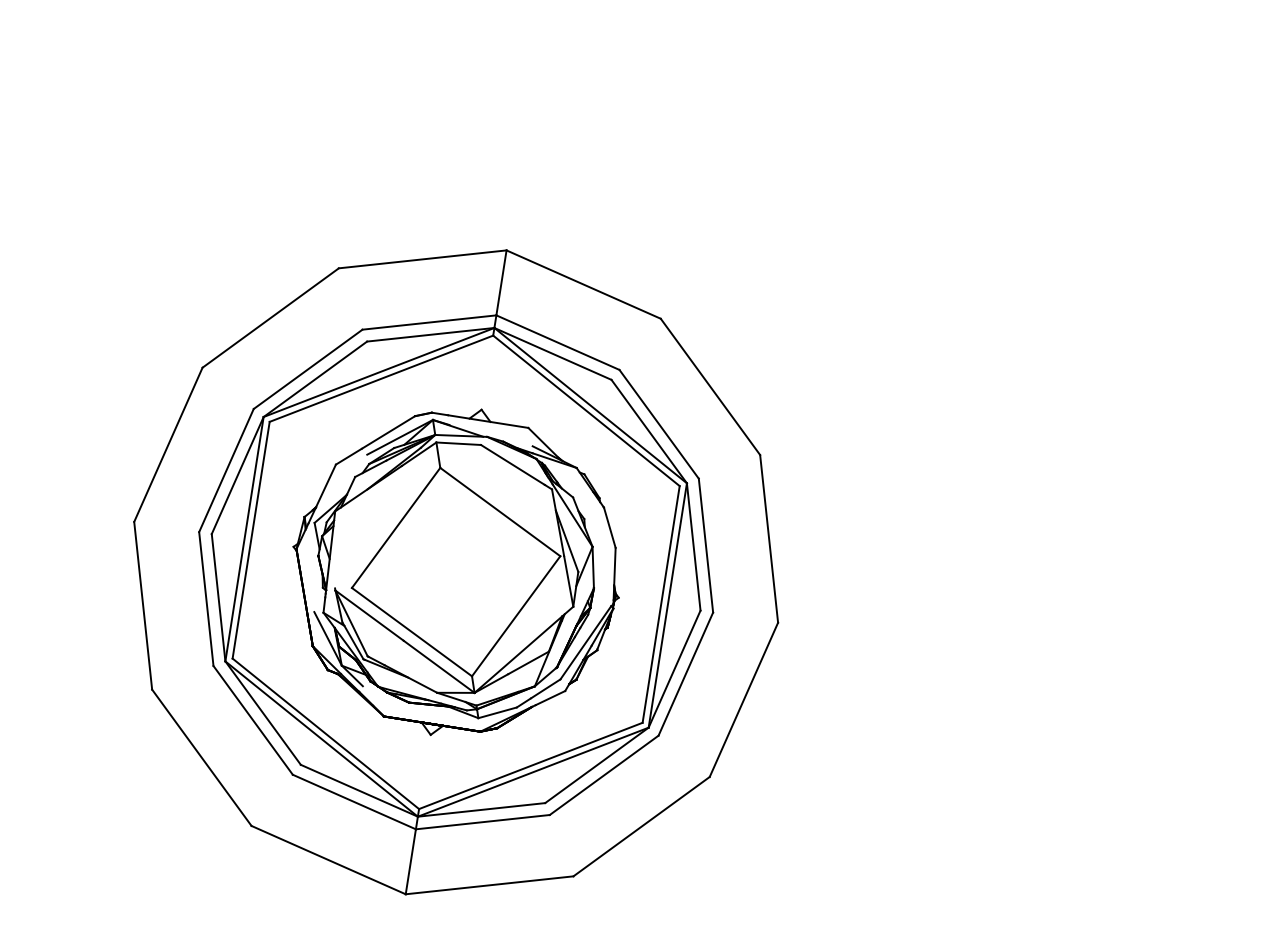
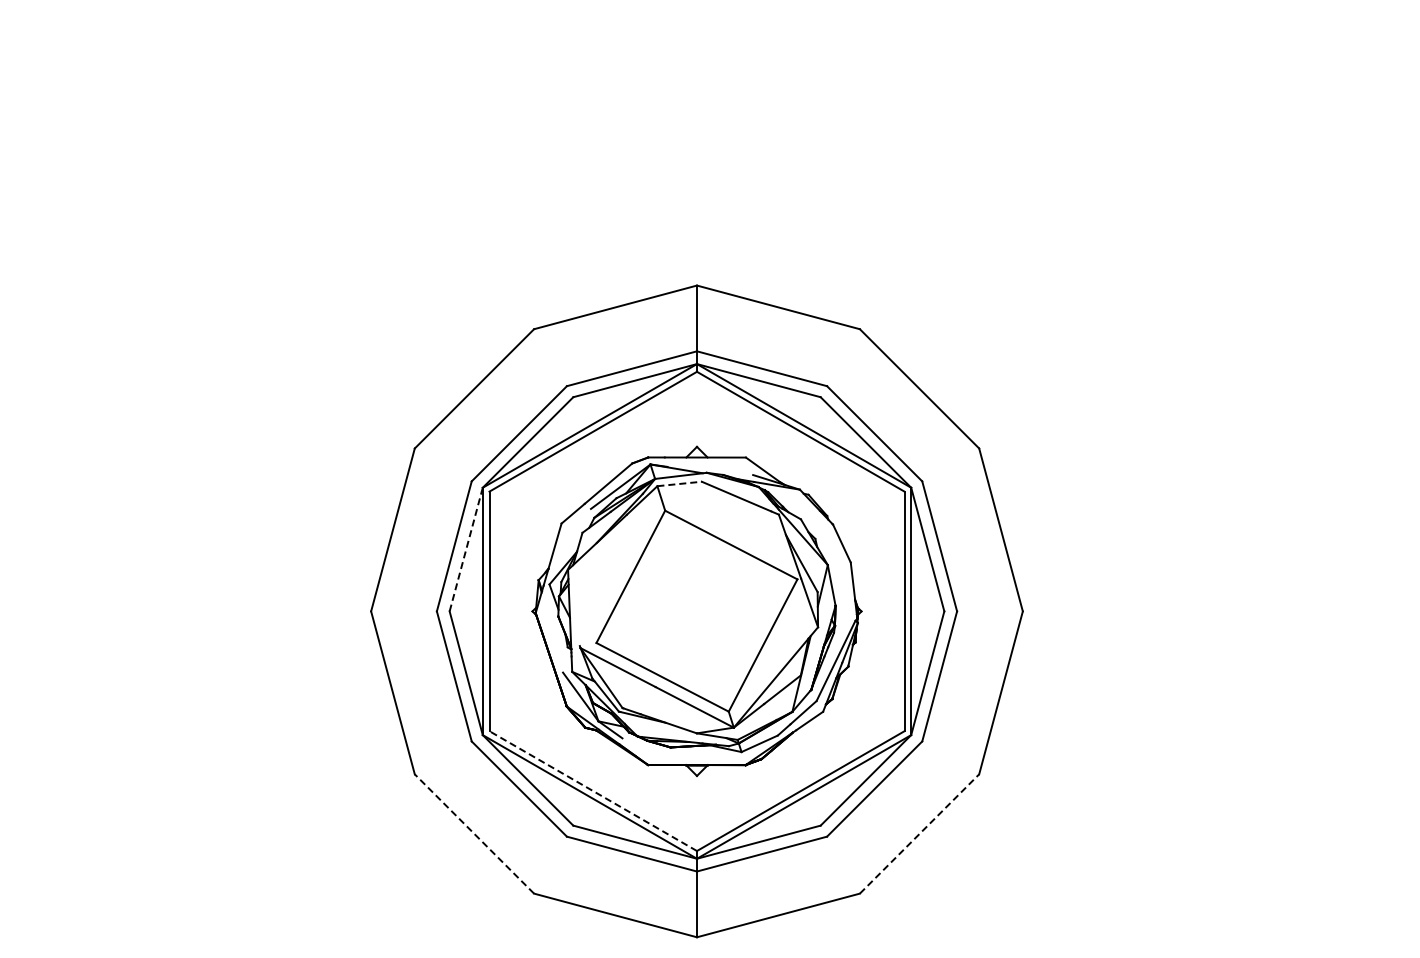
line: (459, 443) -> (680, 483), solid -> dashed
line: (238, 475) -> (466, 549), solid -> dashed
line: (326, 734) -> (593, 791), solid -> dashed
line: (201, 757) -> (474, 833), solid -> dashed
line: (641, 826) -> (919, 833), solid -> dashed

